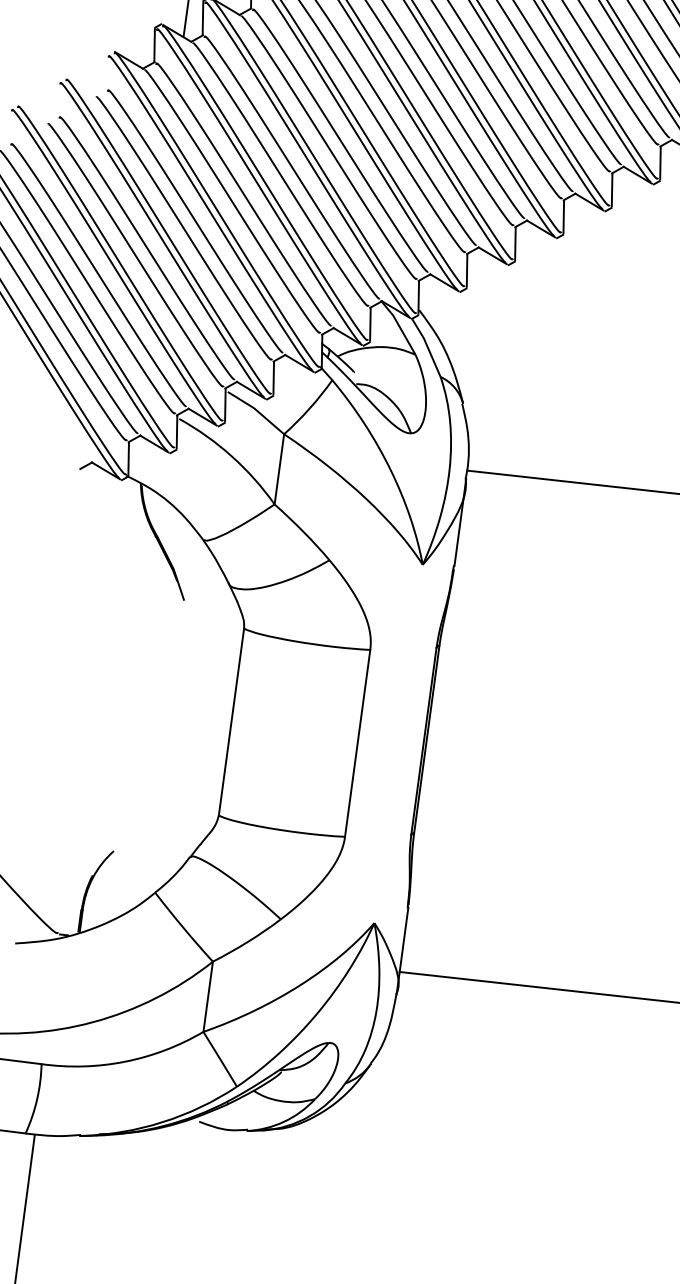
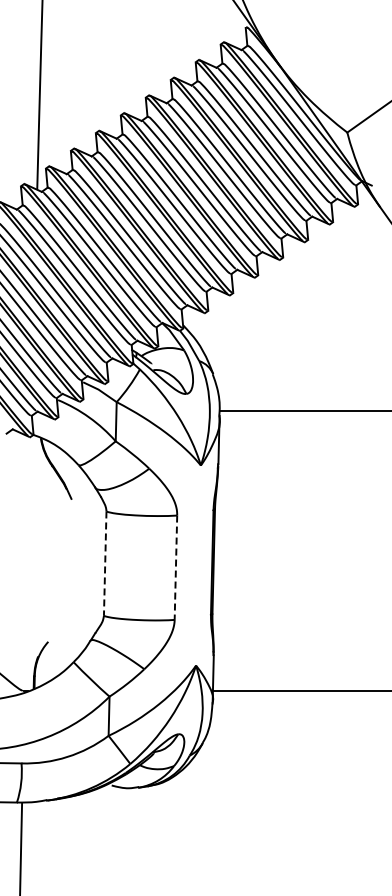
line: (231, 723) -> (105, 564), solid -> dashed
line: (356, 744) -> (175, 568), solid -> dashed

